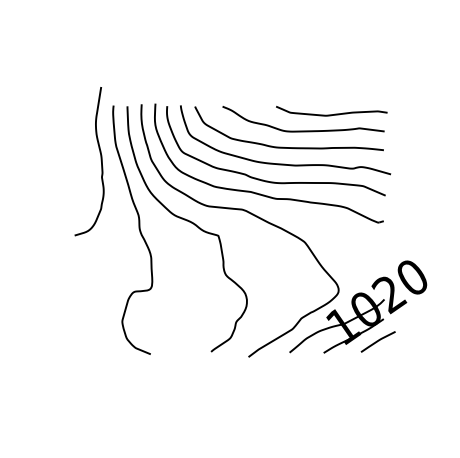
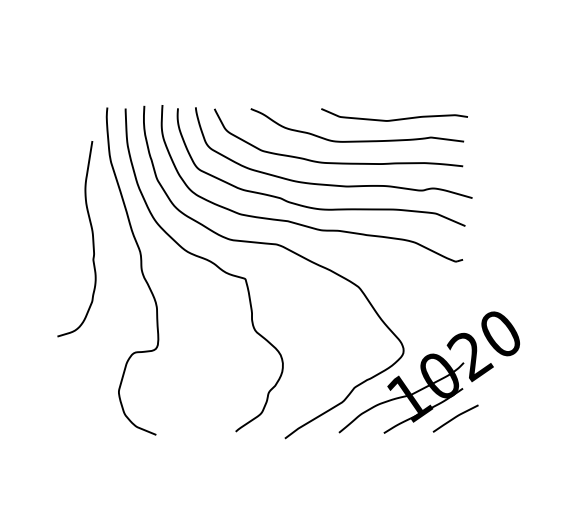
curve: (100, 160) -> (91, 237), moved

